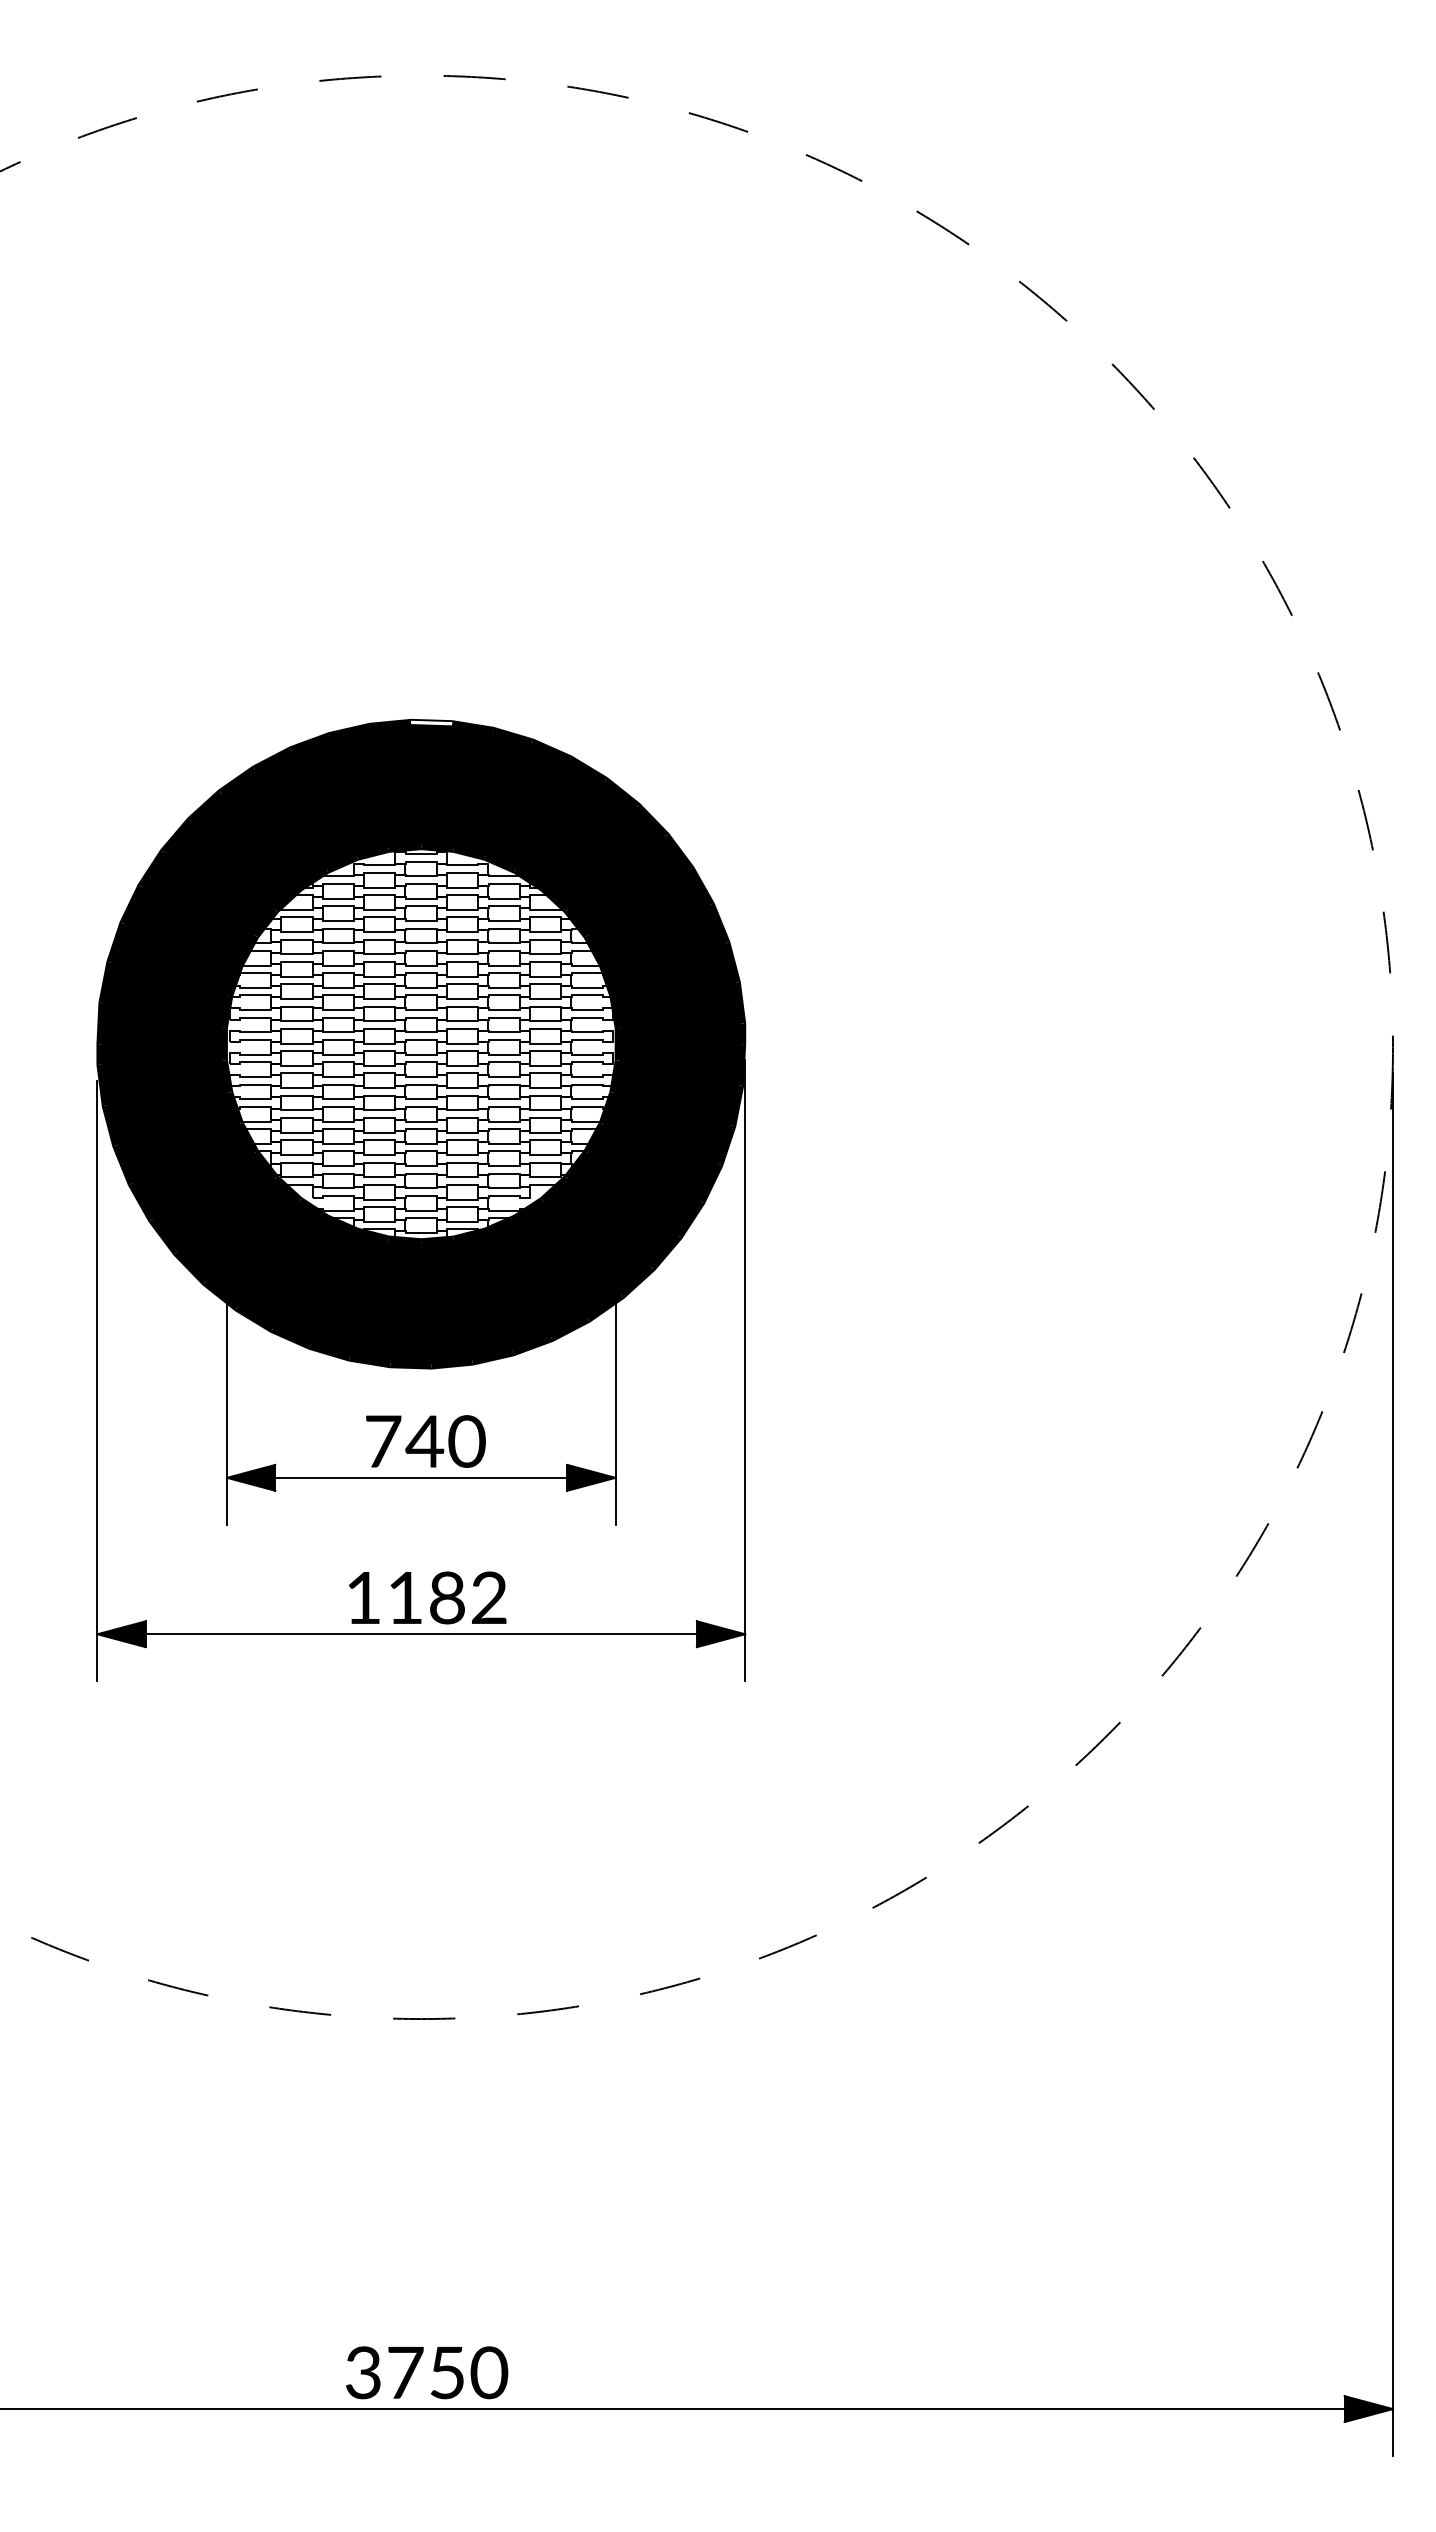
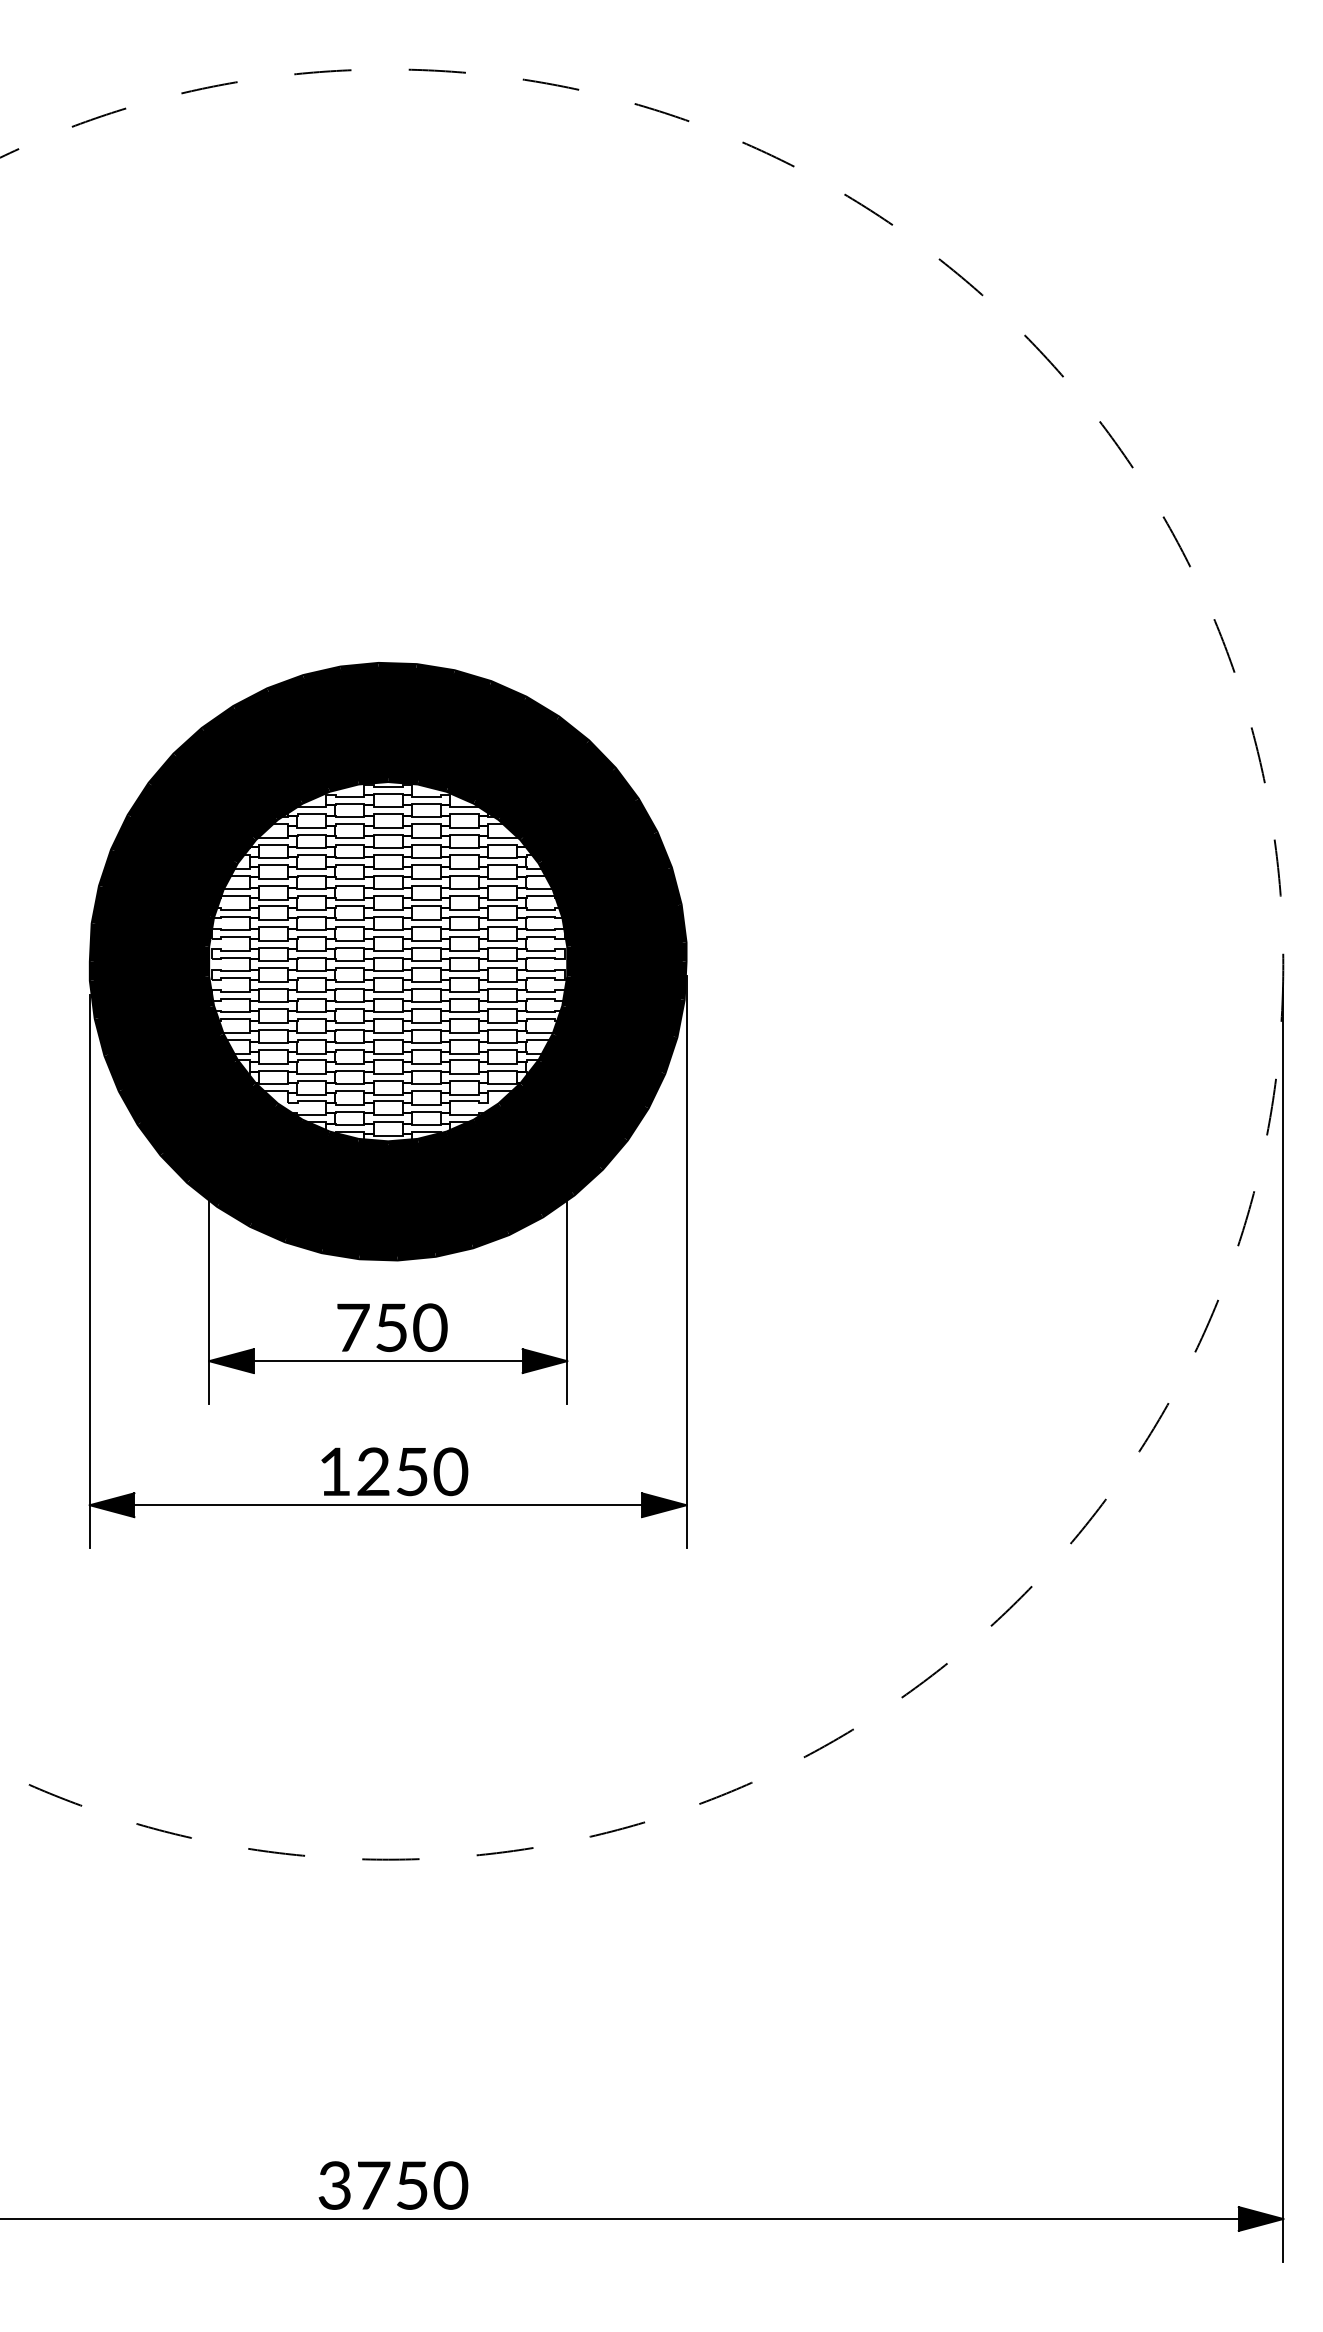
fill: (431, 722) -> (397, 665), added
text: (424, 1441) -> (391, 1327), 740 -> 750
text: (448, 1597) -> (413, 1471), 1182 -> 1250

